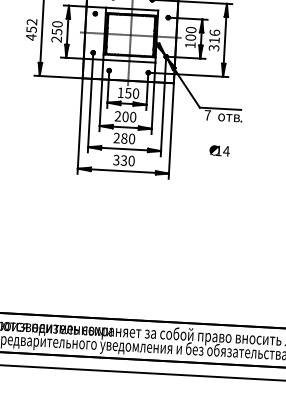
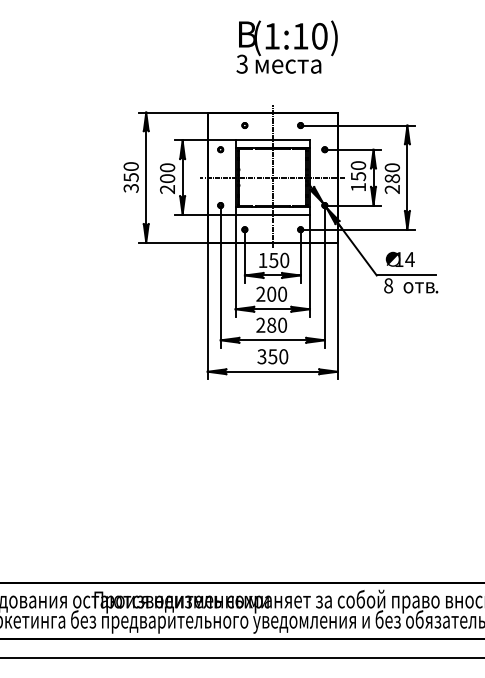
text: (31, 29) -> (130, 177), 452 -> 350
text: (57, 31) -> (167, 178), 250 -> 200
text: (190, 37) -> (357, 176), 100 -> 150
text: (214, 40) -> (392, 178), 316 -> 280
text: (207, 115) -> (388, 285), 7 -> 8
text: (219, 150) -> (399, 258), moved
text: (123, 160) -> (272, 356), 330 -> 350

